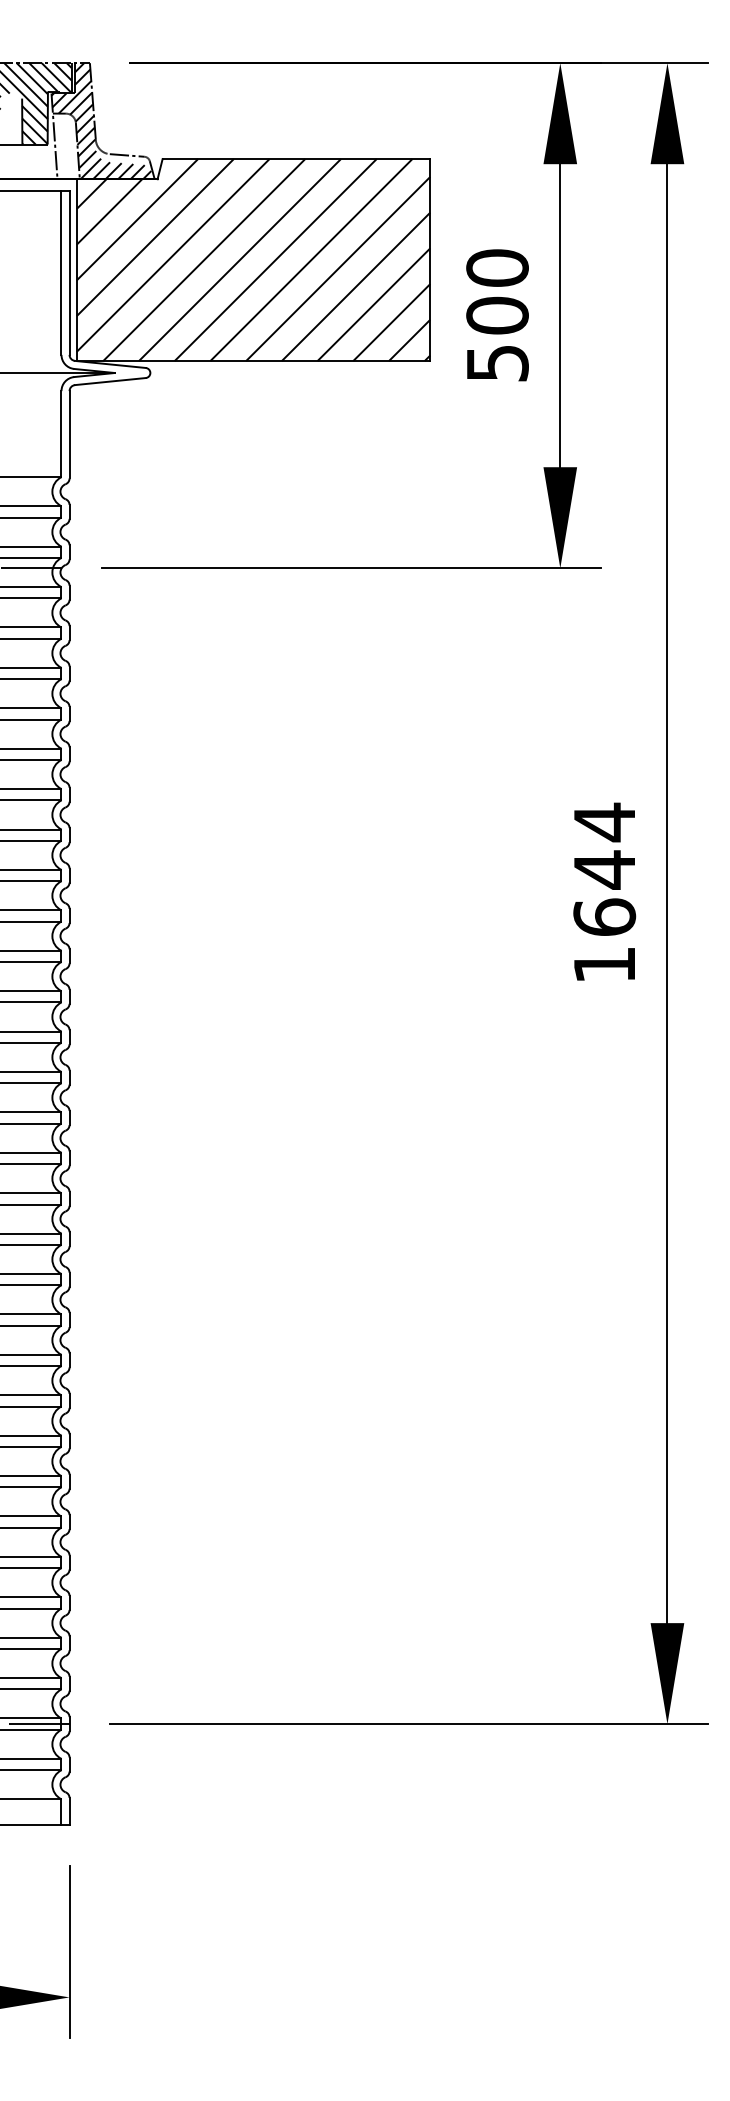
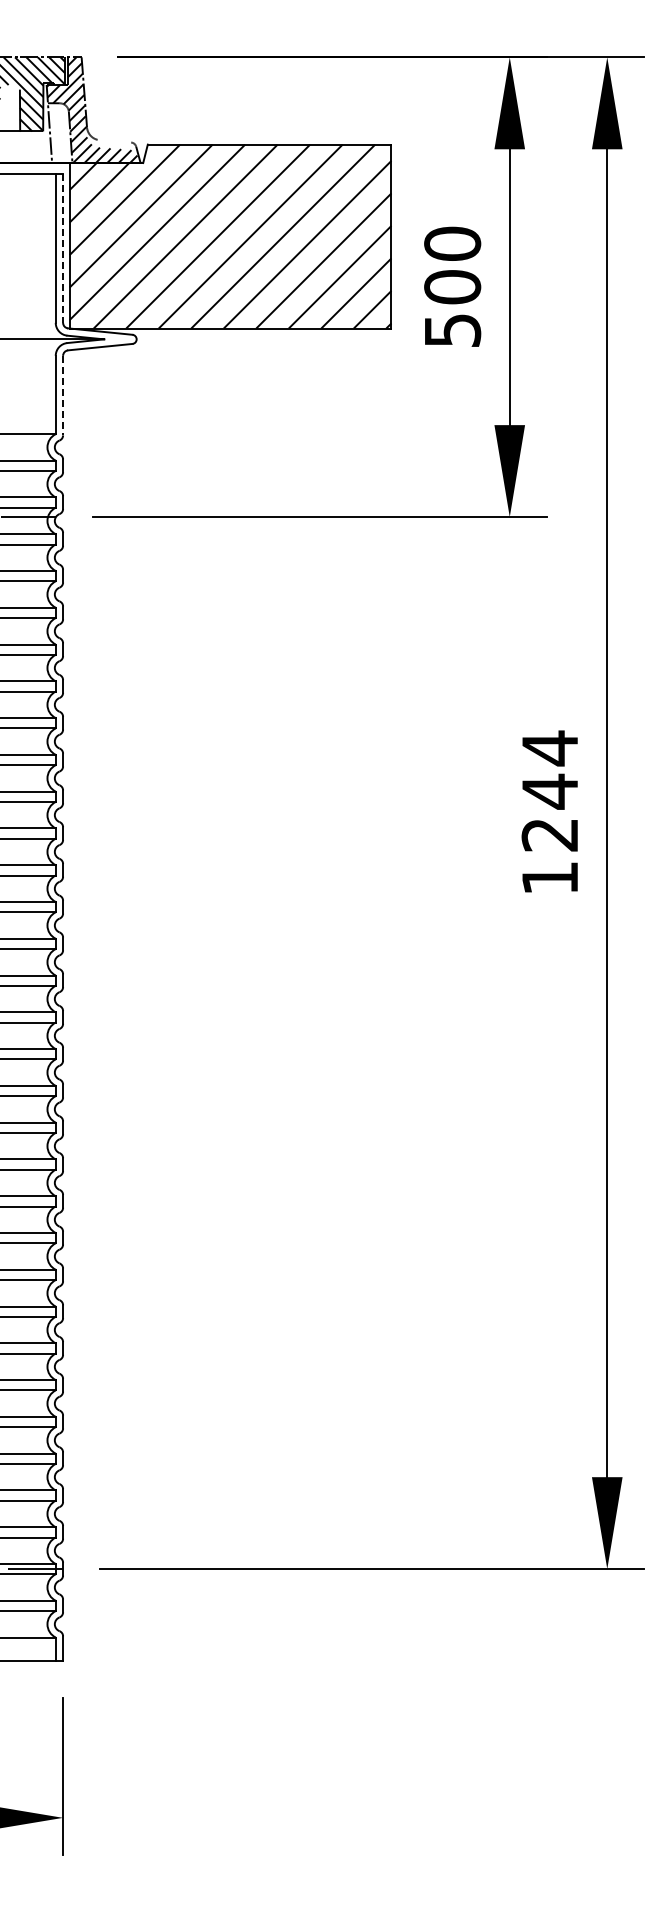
line: (127, 155) -> (115, 141), removed
line: (69, 274) -> (63, 249), solid -> dashed
line: (69, 434) -> (63, 395), solid -> dashed
text: (603, 917) -> (549, 834), 1644 -> 1244

